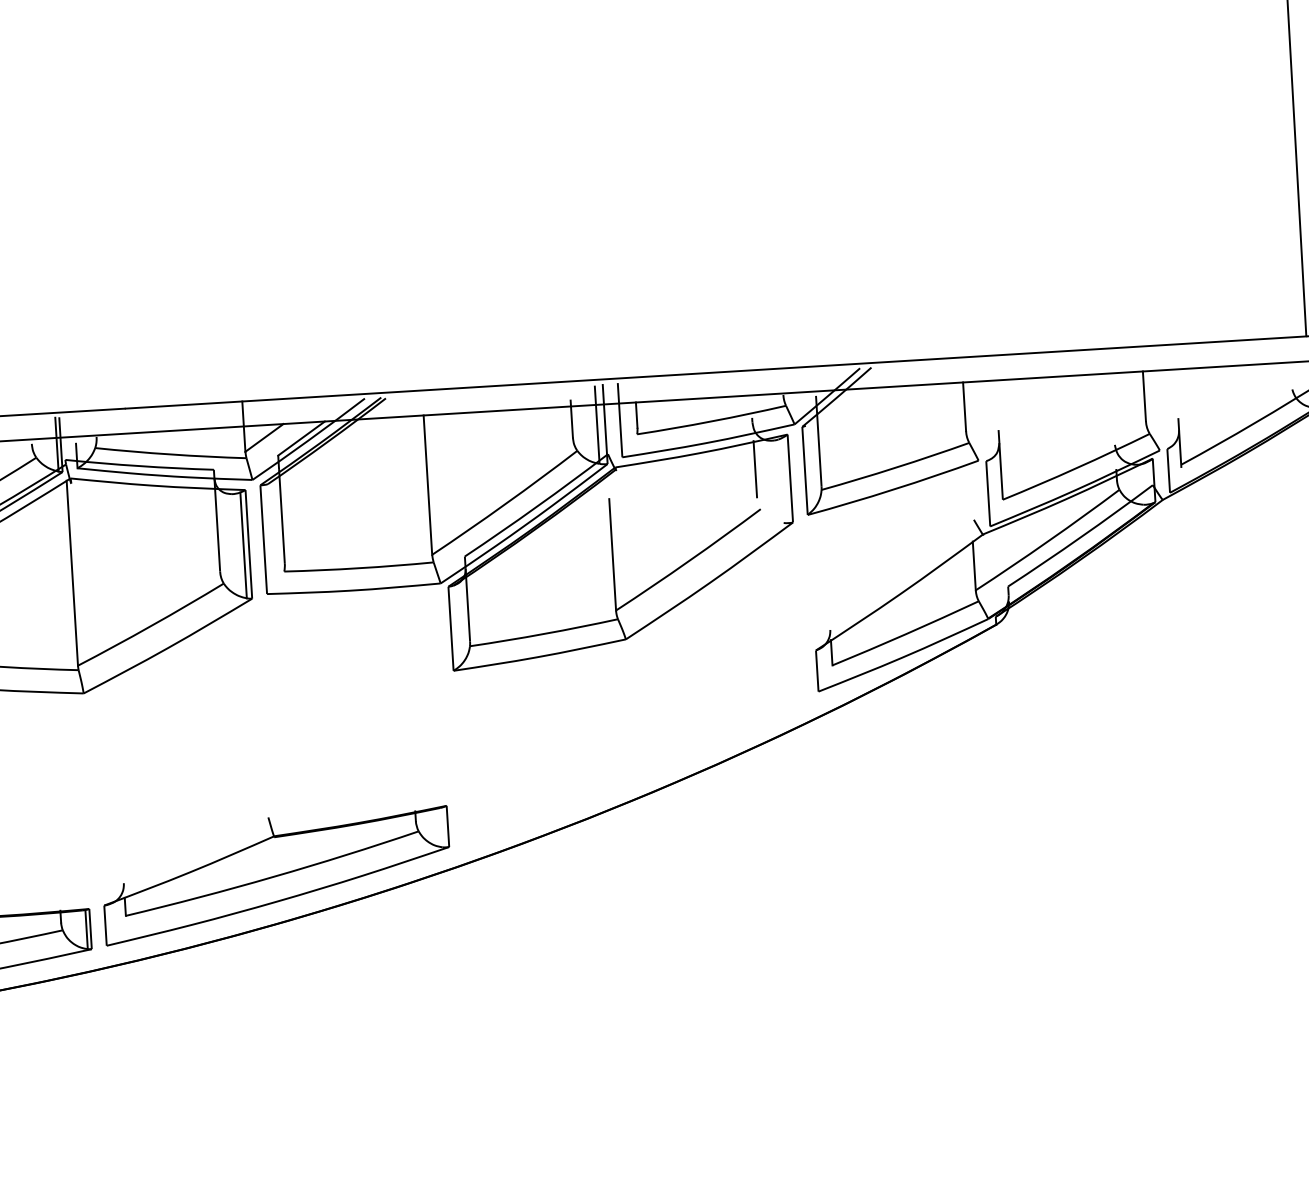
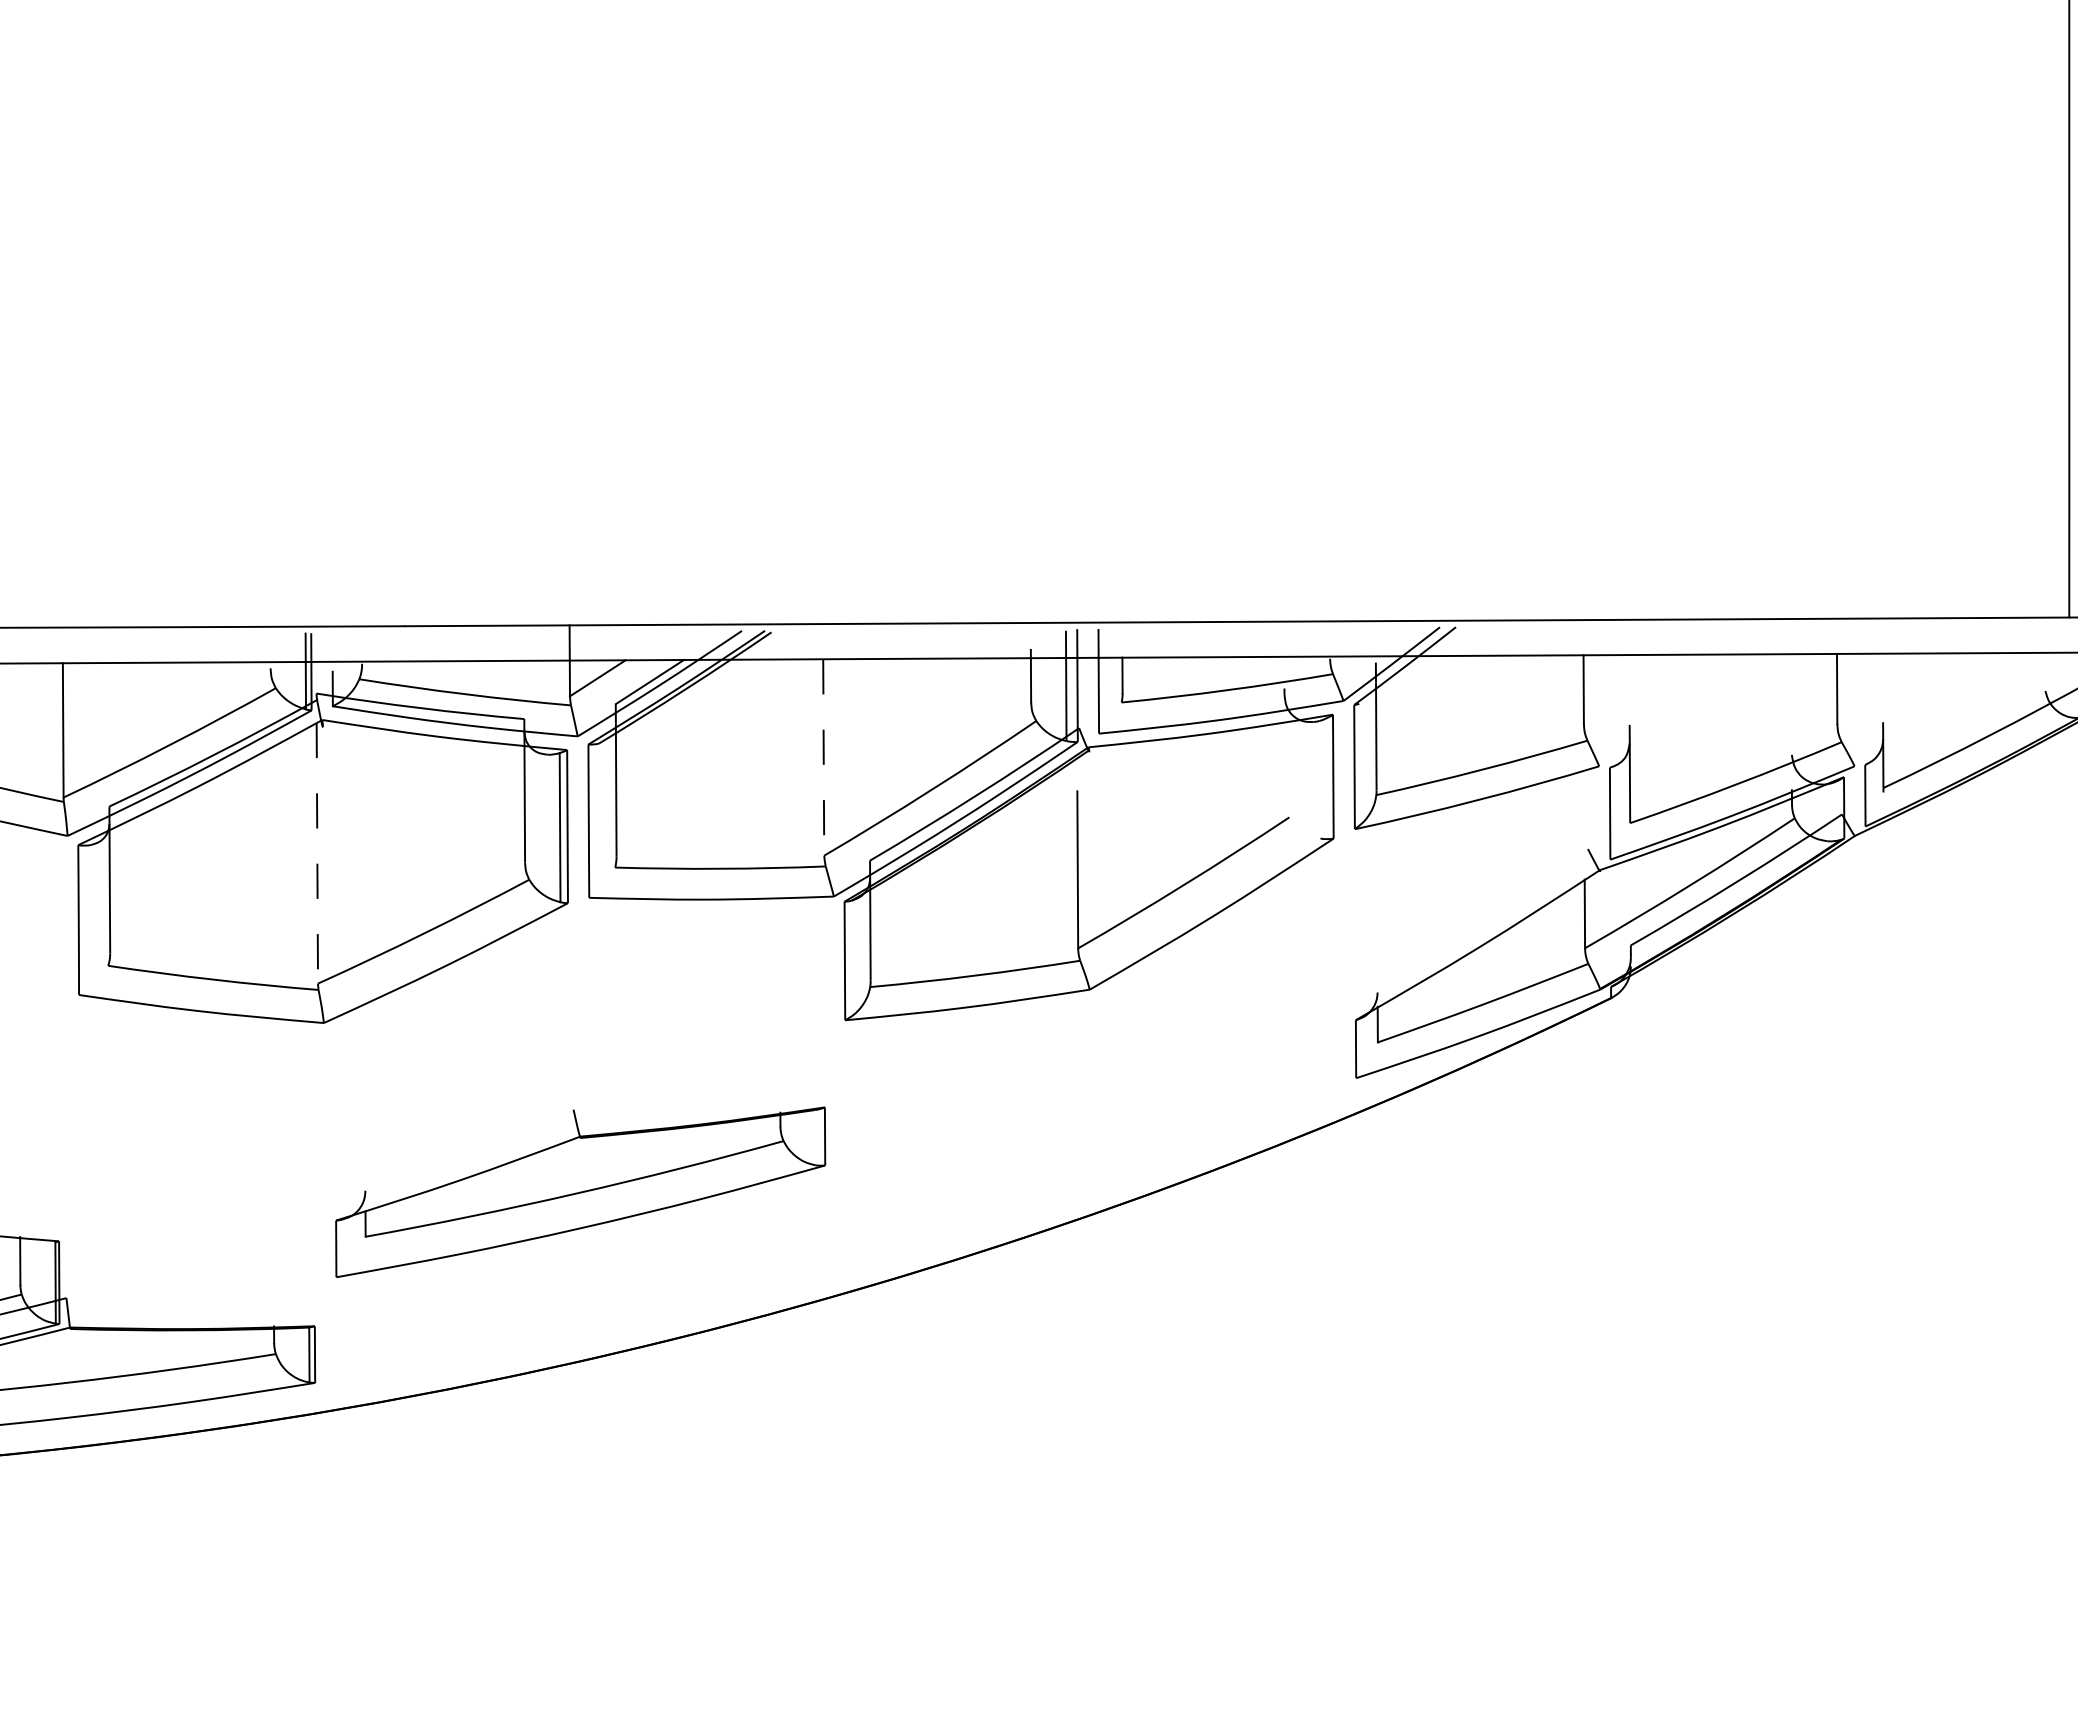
line: (755, 469) -> (1284, 760), removed
line: (427, 485) -> (823, 757), solid -> dashed
line: (72, 573) -> (317, 853), solid -> dashed
part: (276, 875) -> (580, 1191), moved

